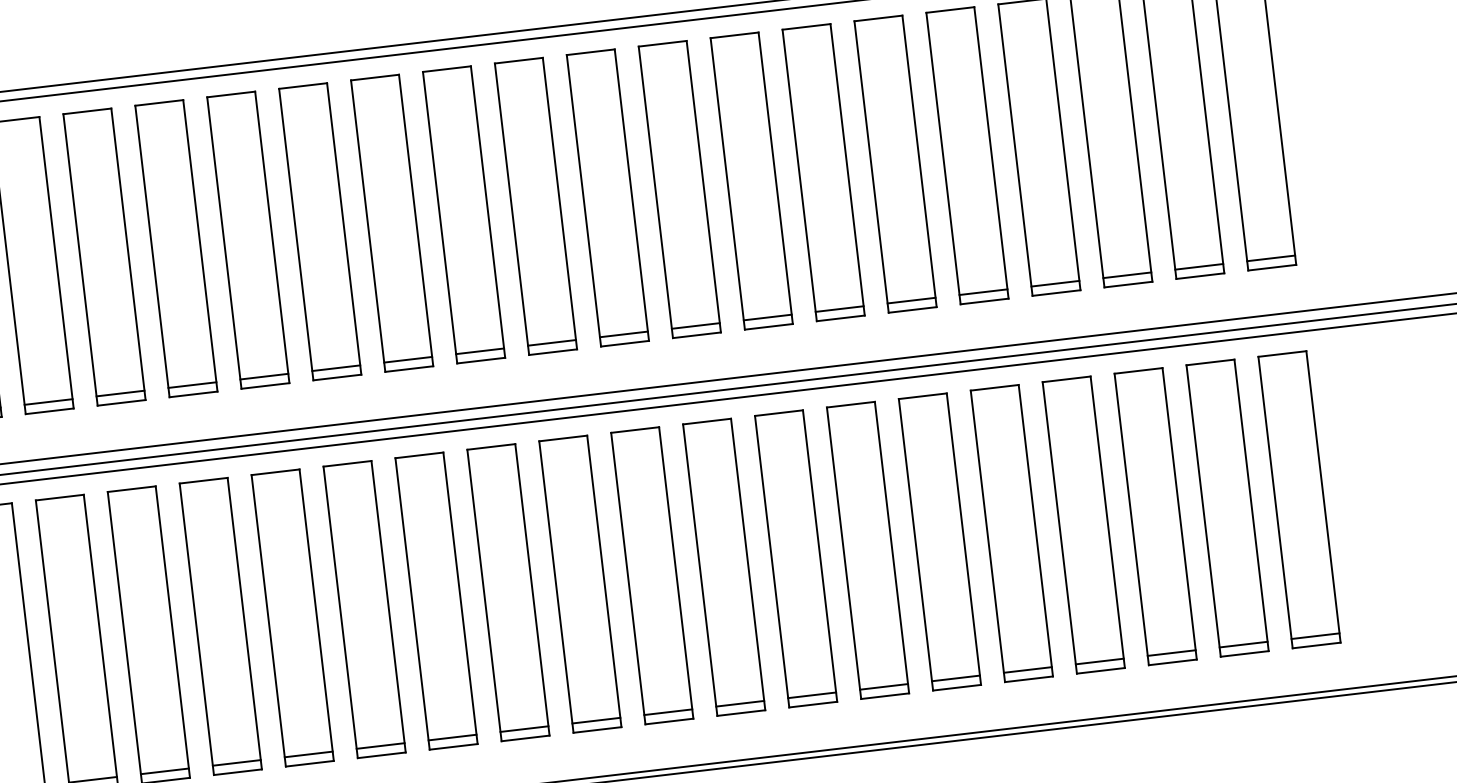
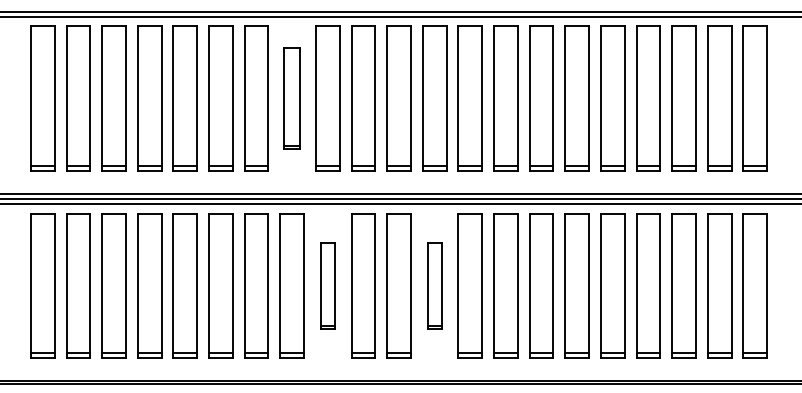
part: (318, 231) -> (291, 98), size x0.7
part: (651, 575) -> (434, 285), size x0.6
part: (435, 600) -> (327, 285), size x0.6

